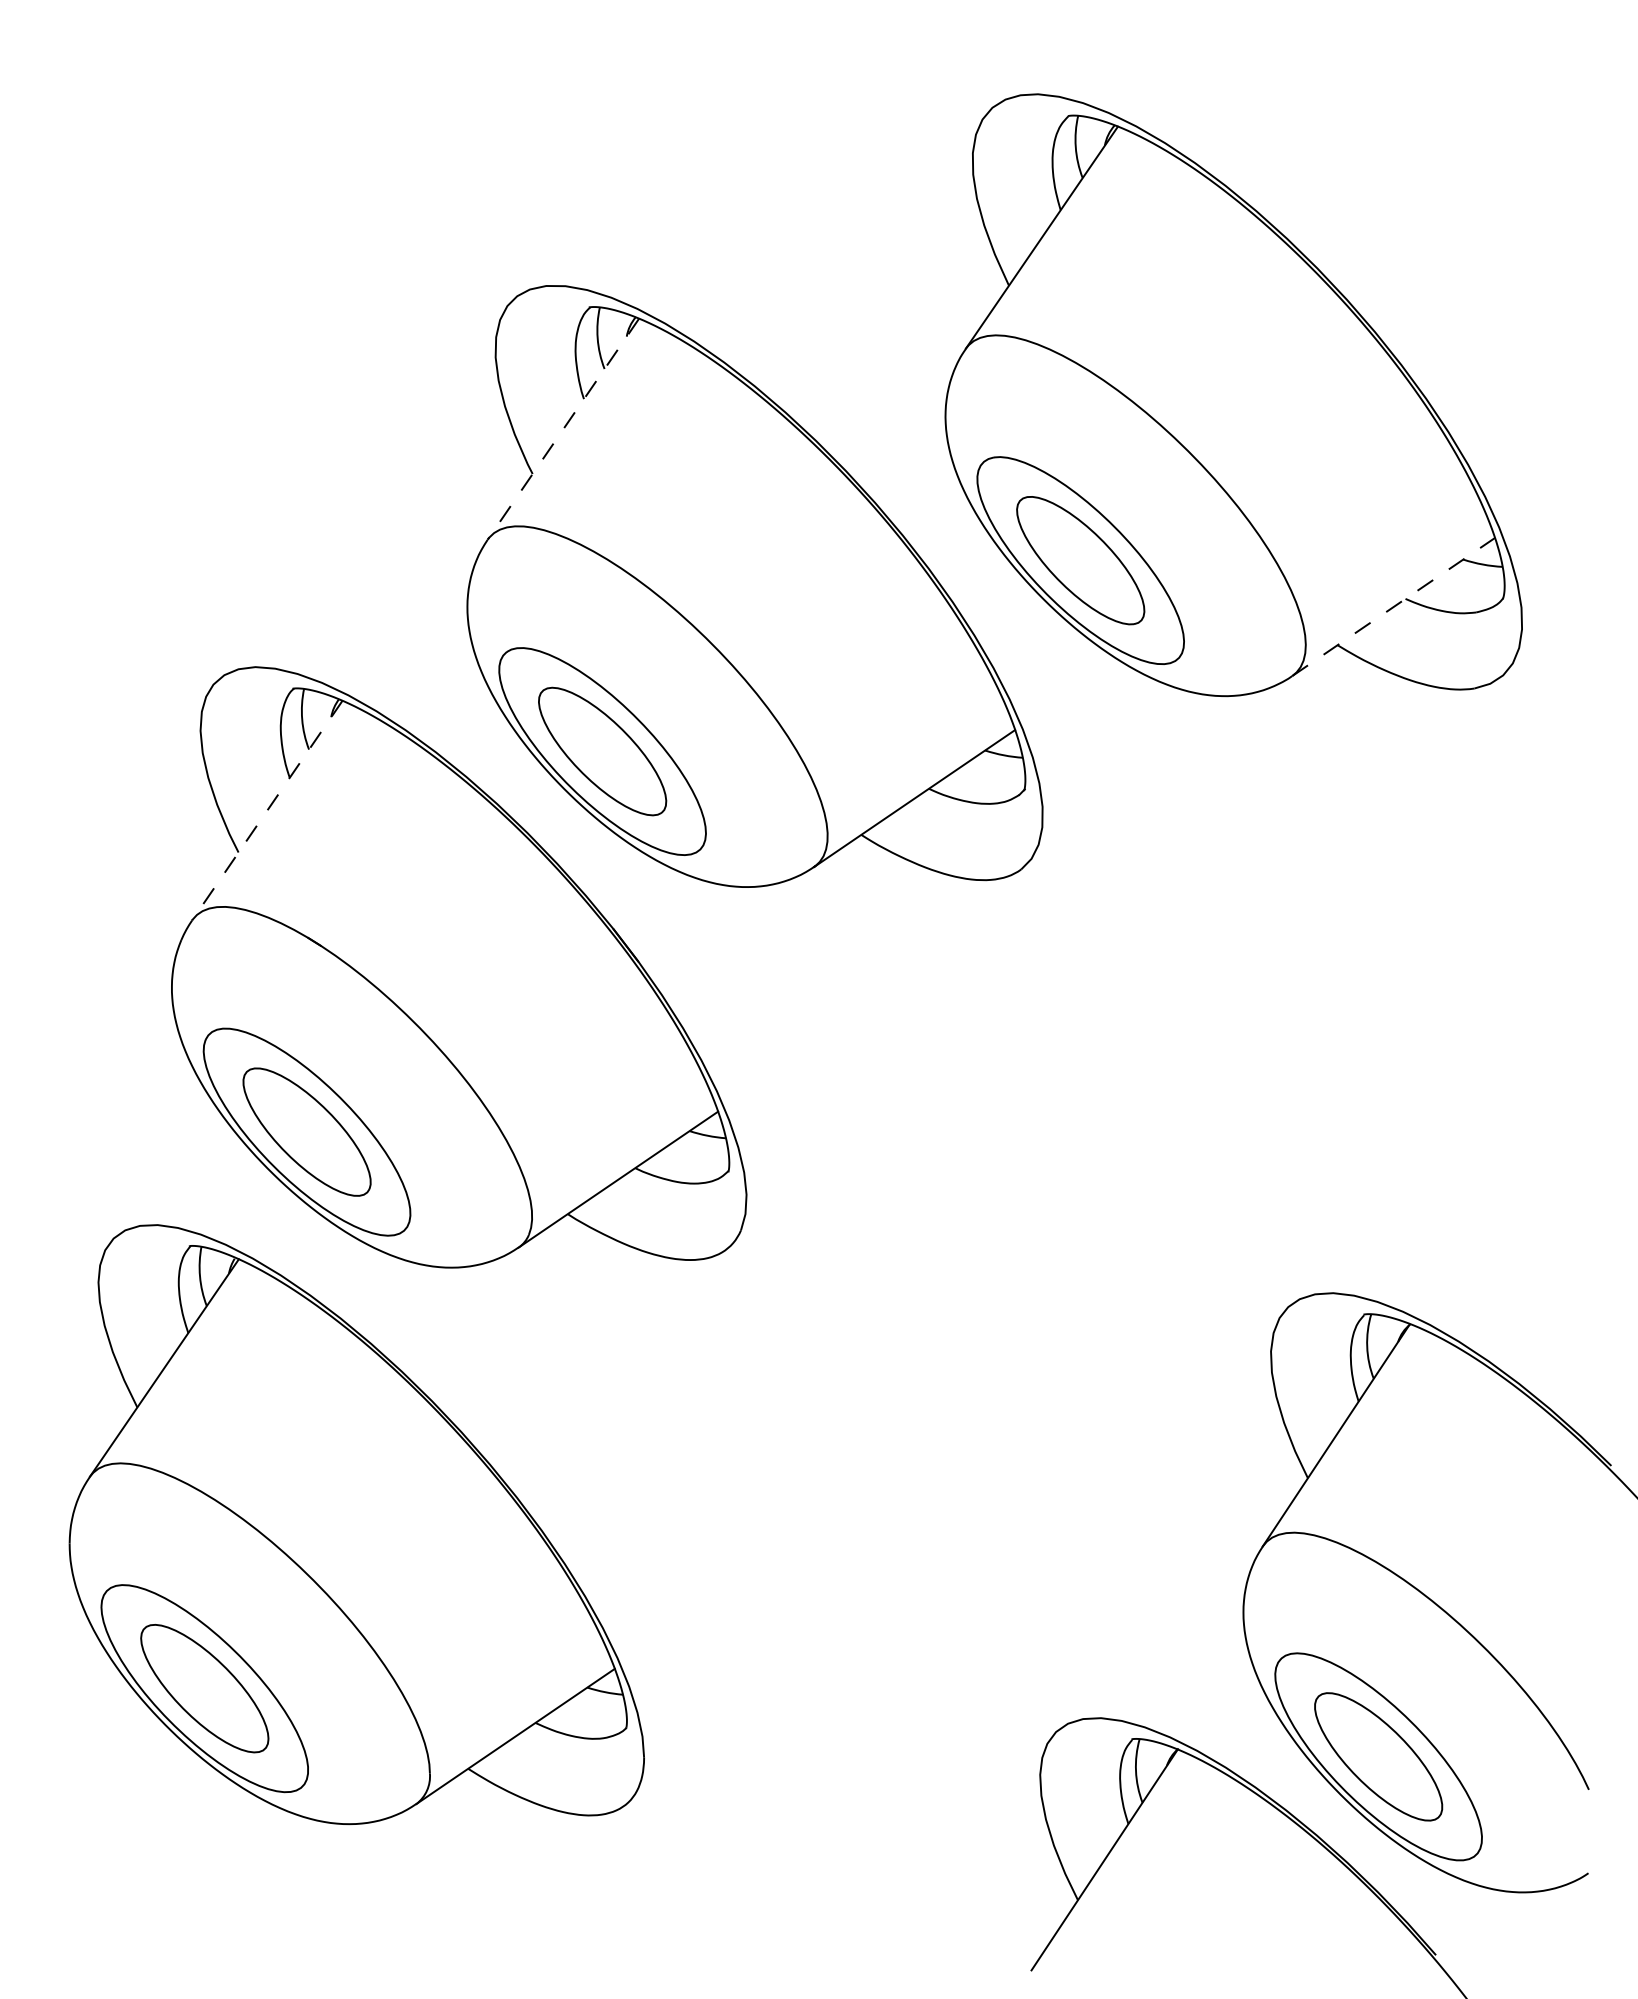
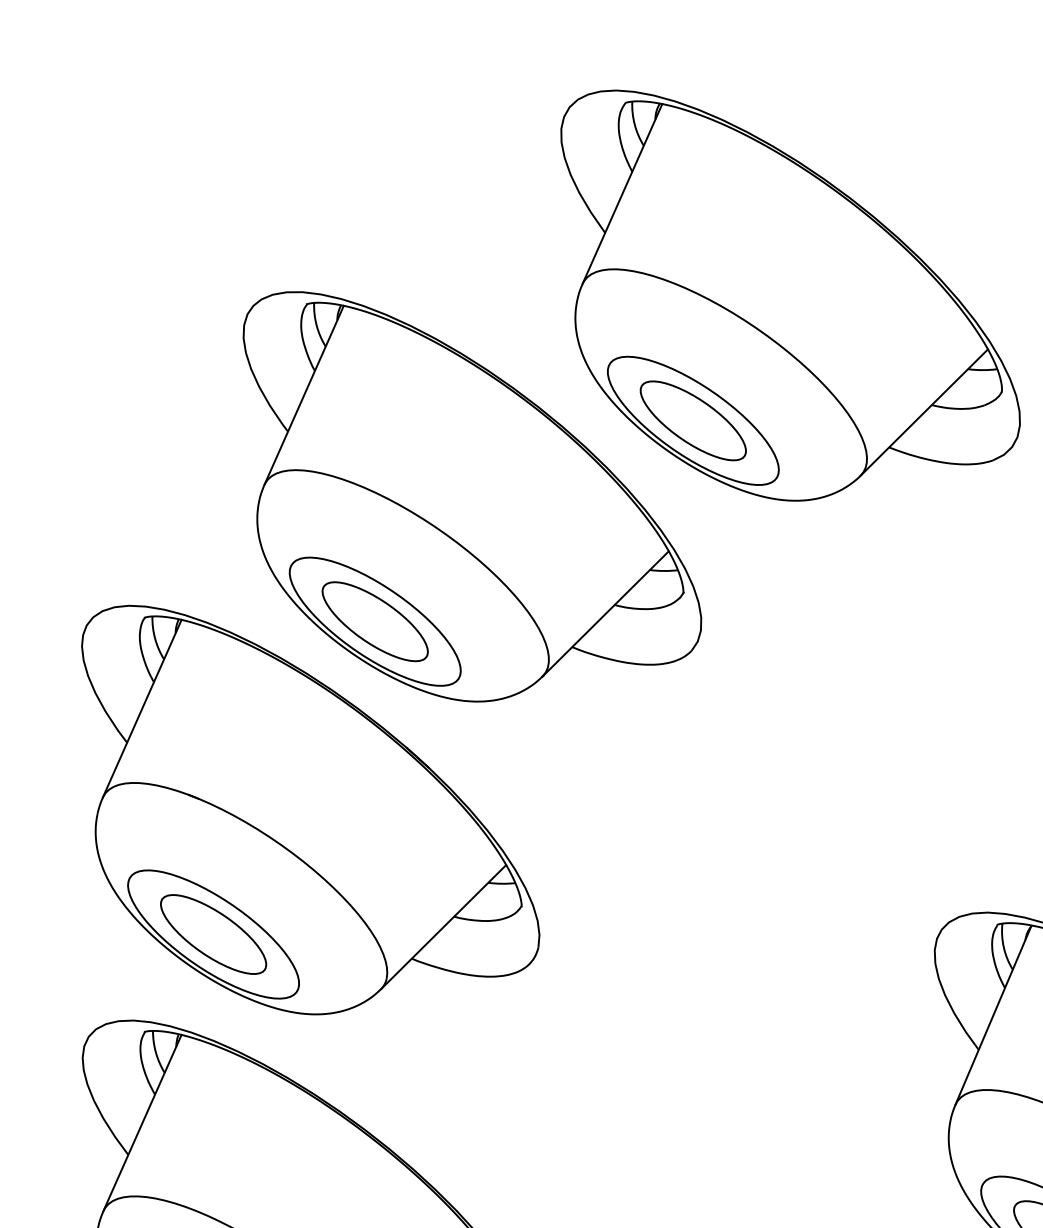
line: (563, 429) -> (304, 395), dashed -> solid
line: (1393, 607) -> (924, 412), dashed -> solid
line: (267, 810) -> (142, 708), dashed -> solid

